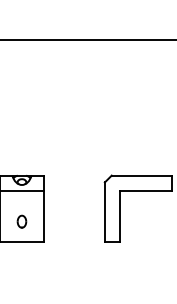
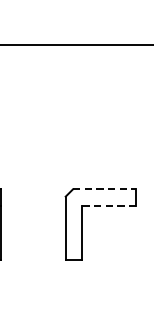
line: (141, 175) -> (104, 189), solid -> dashed
line: (145, 191) -> (108, 206), solid -> dashed

